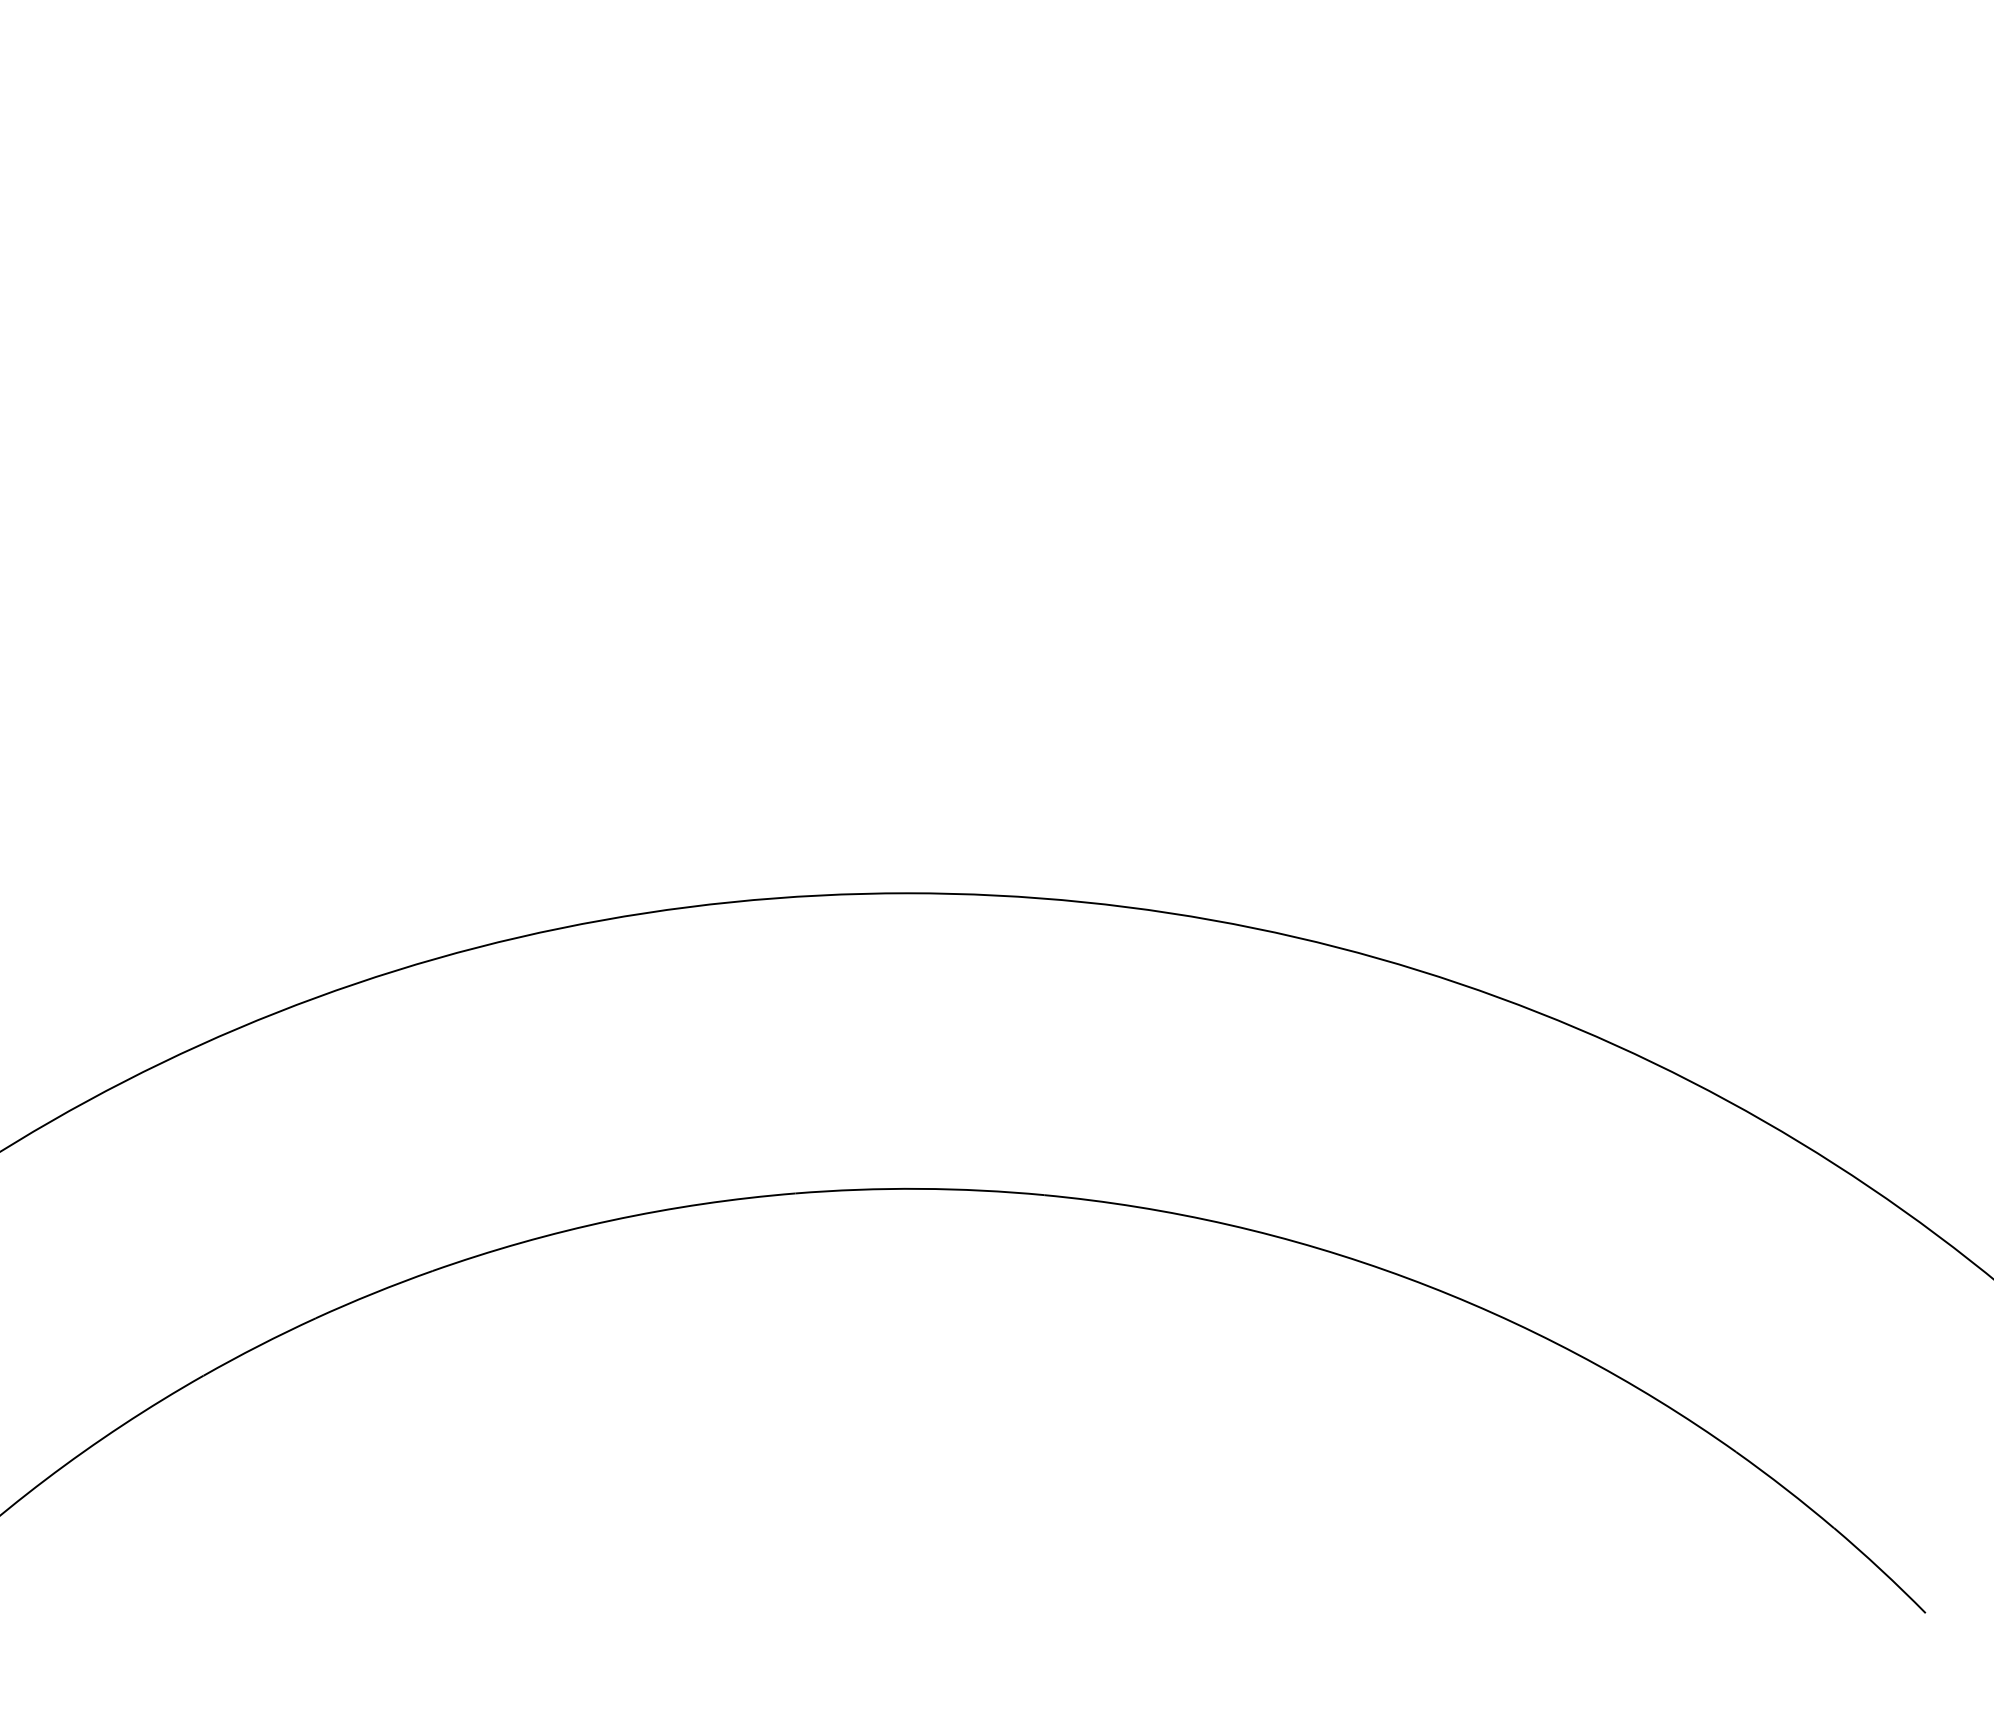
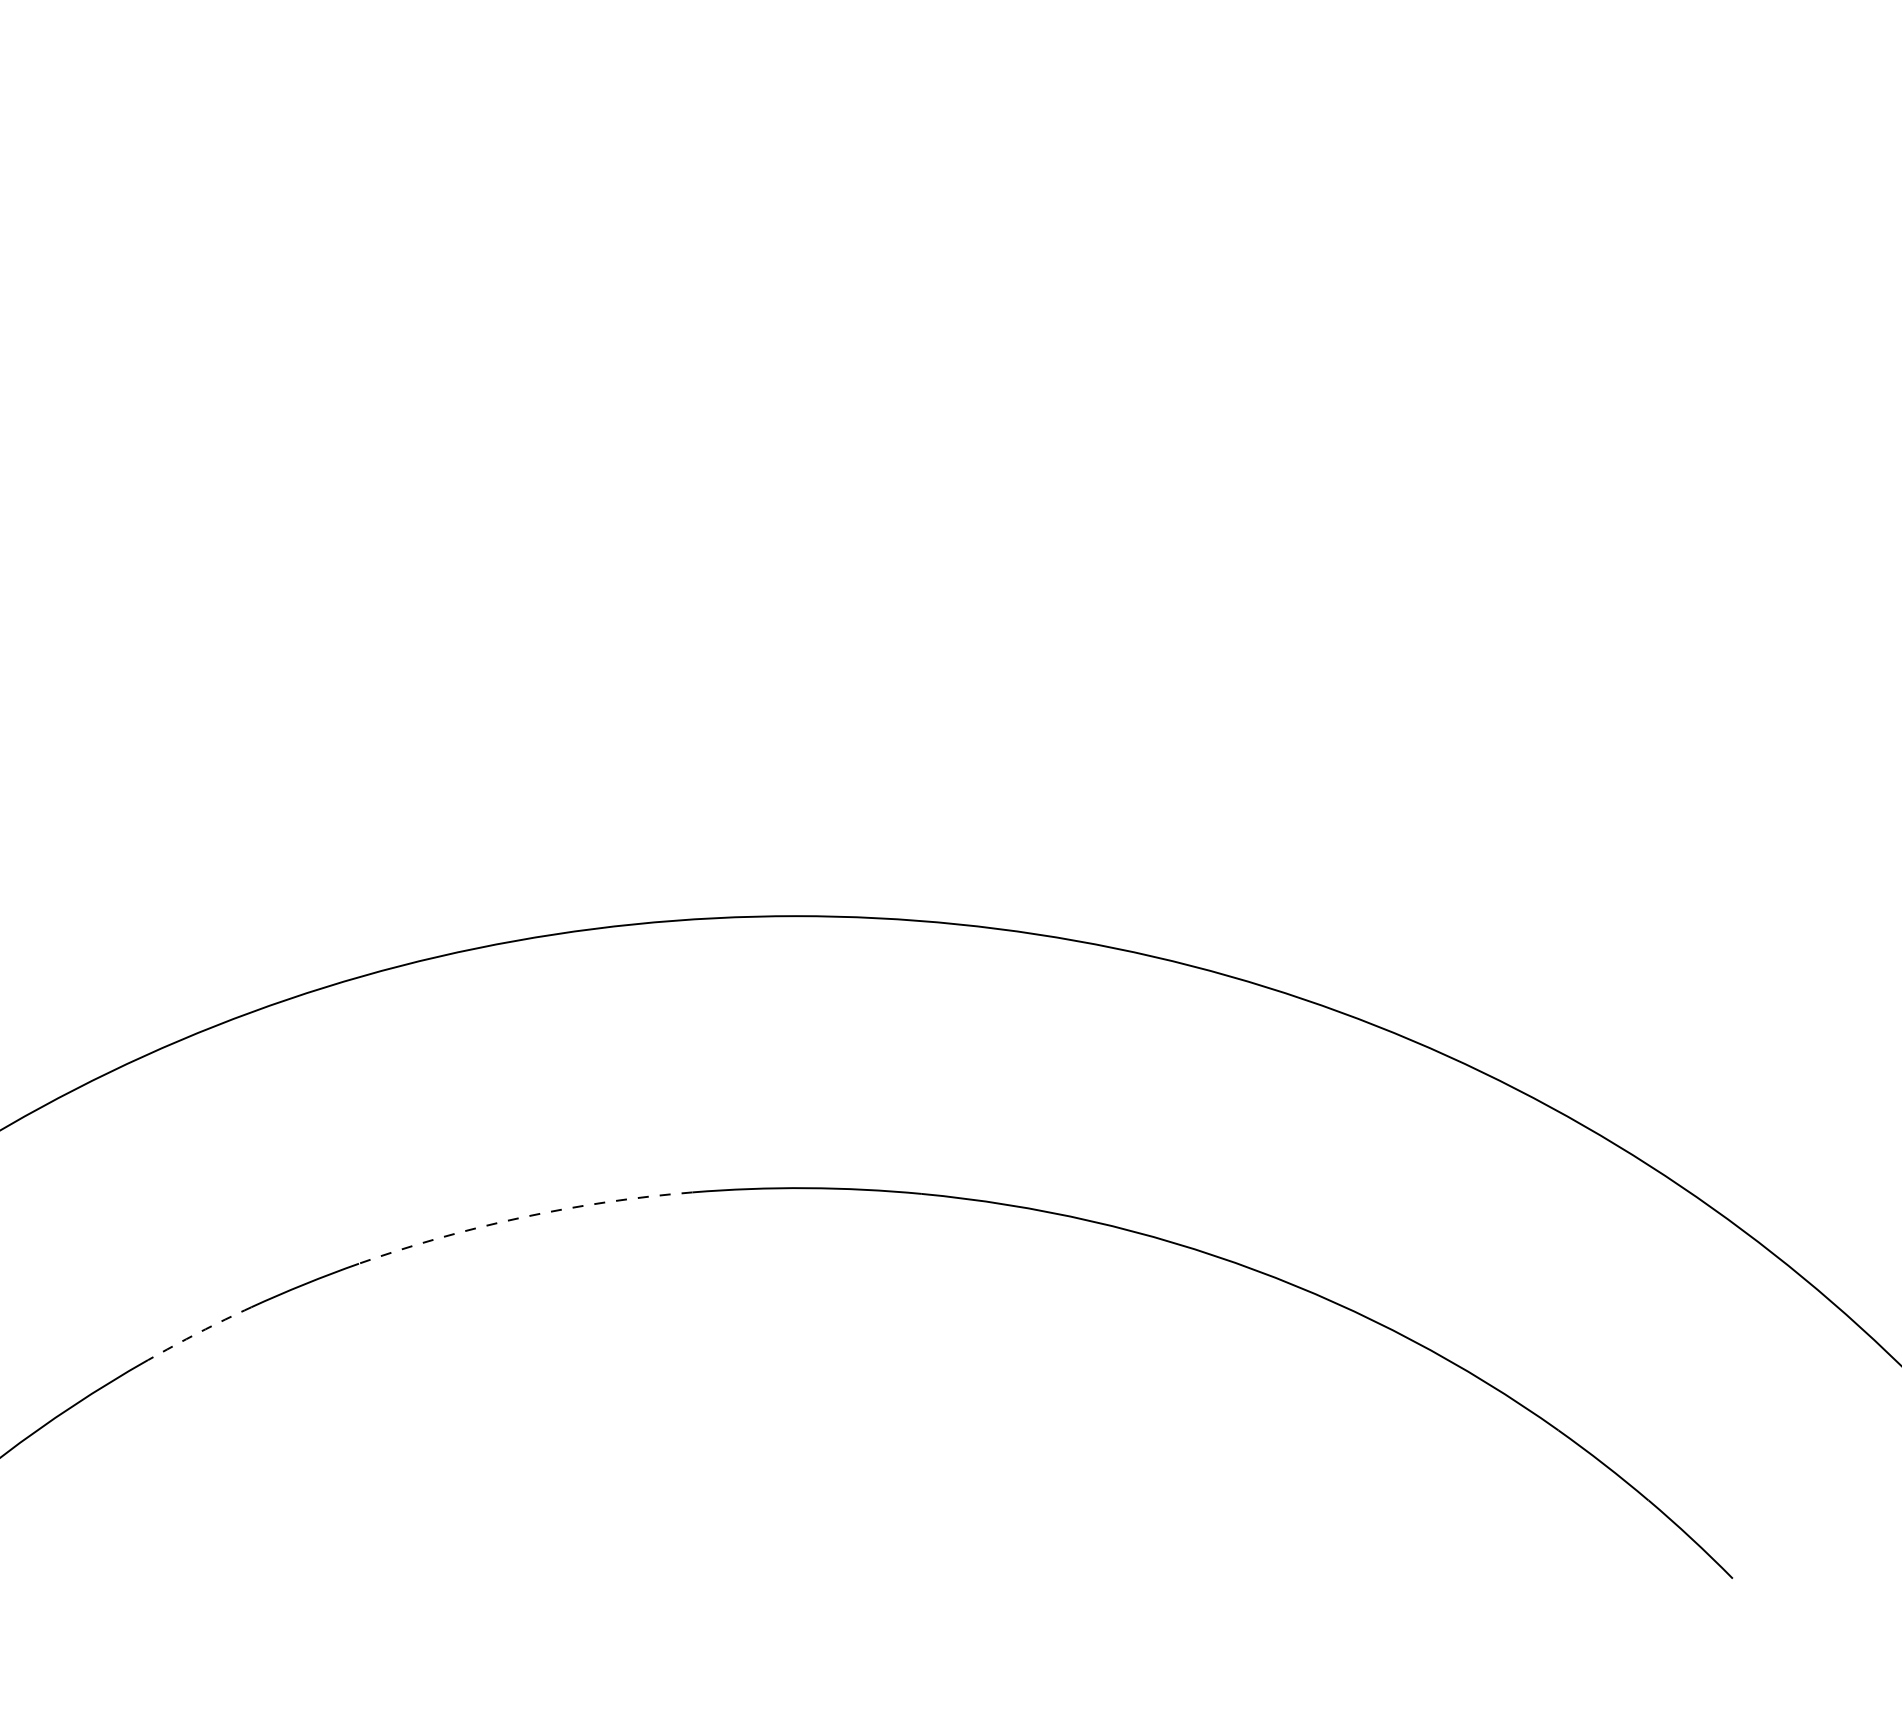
arc: (611, 1220) -> (523, 1217), solid -> dashed
arc: (259, 1345) -> (199, 1332), solid -> dashed

